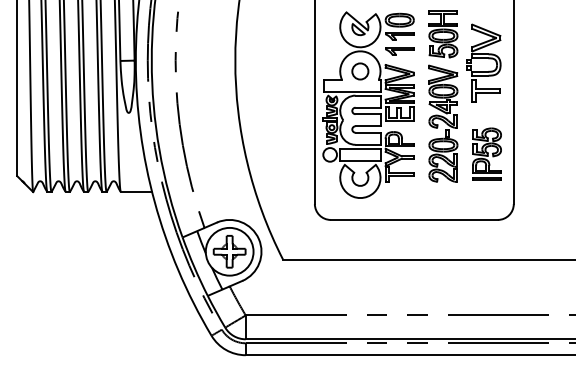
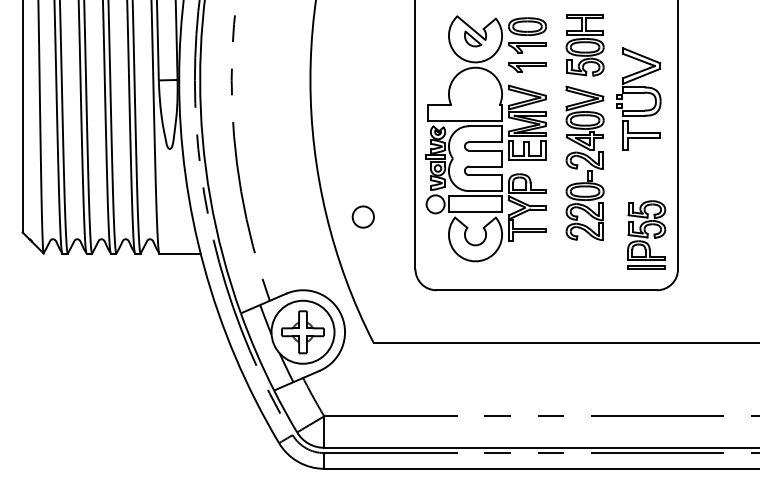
part: (483, 62) -> (638, 98), moved
circle: (360, 71) -> (363, 217), moved
part: (486, 153) -> (645, 234), moved

